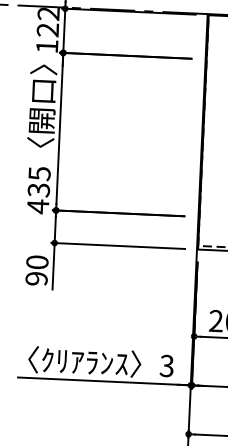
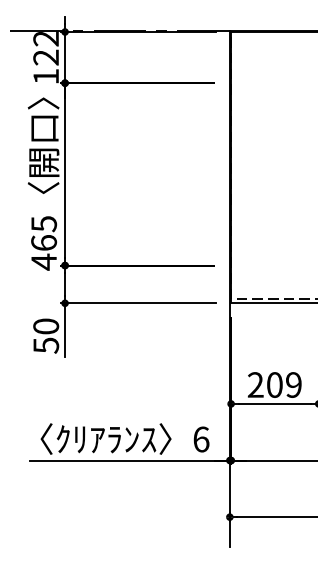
text: (39, 190) -> (44, 243), 435 -> 465
text: (36, 278) -> (46, 345), 90 -> 50
text: (167, 366) -> (201, 439), 3 -> 6

